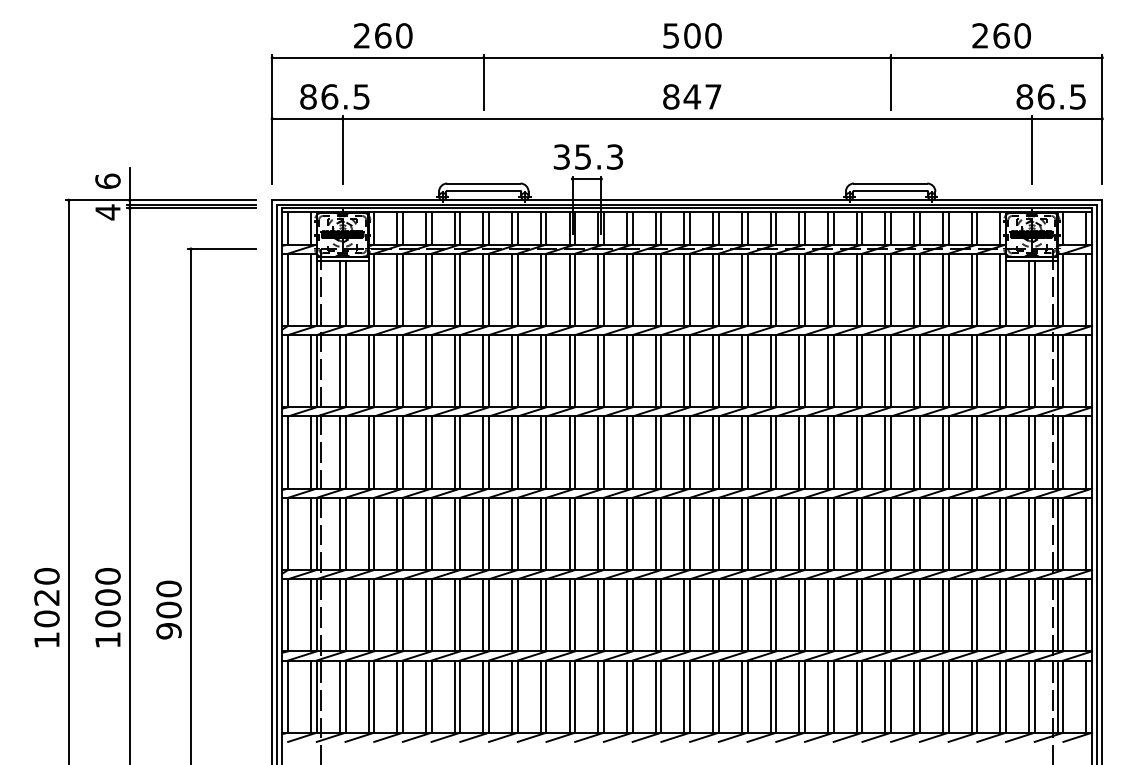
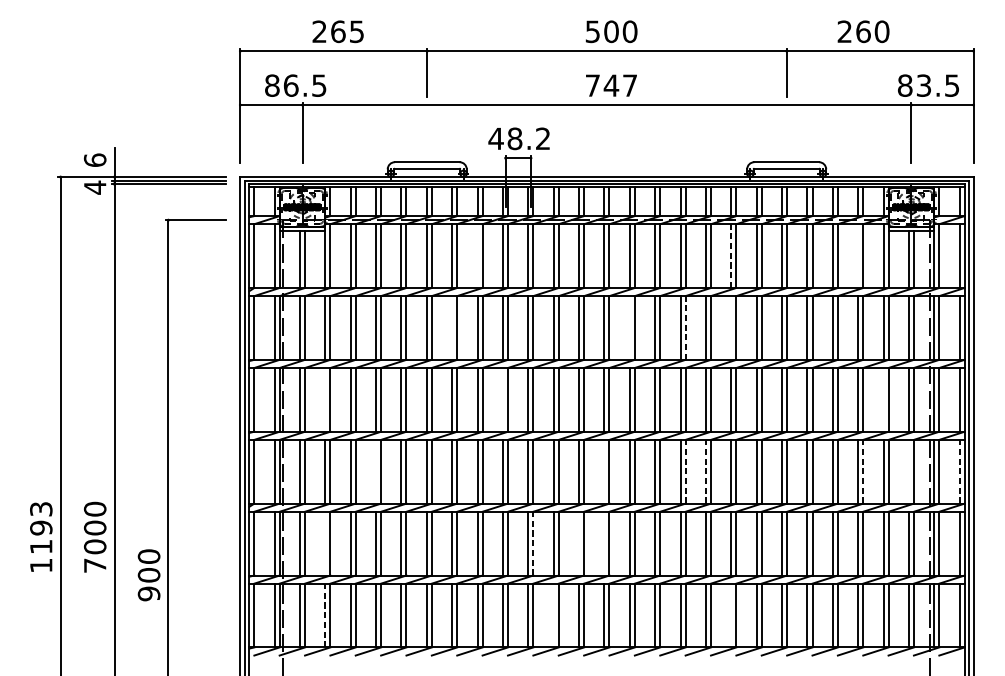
text: (404, 35) -> (357, 31), 260 -> 265
text: (1001, 35) -> (863, 31), moved
text: (671, 96) -> (593, 85), 847 -> 747
text: (1045, 96) -> (923, 85), 86.5 -> 83.5
text: (588, 156) -> (519, 138), 35.3 -> 48.2
line: (540, 289) -> (477, 255), removed
line: (828, 289) -> (731, 255), solid -> dashed
line: (971, 289) -> (858, 255), removed
line: (776, 370) -> (685, 327), solid -> dashed
line: (512, 371) -> (452, 328), removed
line: (713, 371) -> (630, 328), removed
line: (828, 371) -> (731, 328), removed
line: (368, 452) -> (325, 399), removed
line: (569, 452) -> (502, 399), removed
line: (1000, 452) -> (883, 399), removed
line: (425, 533) -> (375, 471), removed
line: (684, 533) -> (604, 471), removed
line: (776, 533) -> (685, 471), solid -> dashed
line: (799, 533) -> (706, 471), solid -> dashed
line: (977, 533) -> (863, 471), solid -> dashed
line: (1029, 533) -> (909, 471), removed
line: (1086, 533) -> (959, 471), solid -> dashed
text: (46, 597) -> (40, 527), 1020 -> 1193
text: (168, 609) -> (148, 574), moved
line: (603, 614) -> (532, 542), solid -> dashed
line: (368, 615) -> (325, 543), removed
line: (655, 615) -> (578, 543), removed
line: (684, 615) -> (604, 543), removed
text: (107, 640) -> (94, 565), 1000 -> 7000
line: (368, 696) -> (325, 615), solid -> dashed
line: (626, 696) -> (553, 615), removed
line: (828, 696) -> (731, 615), removed

